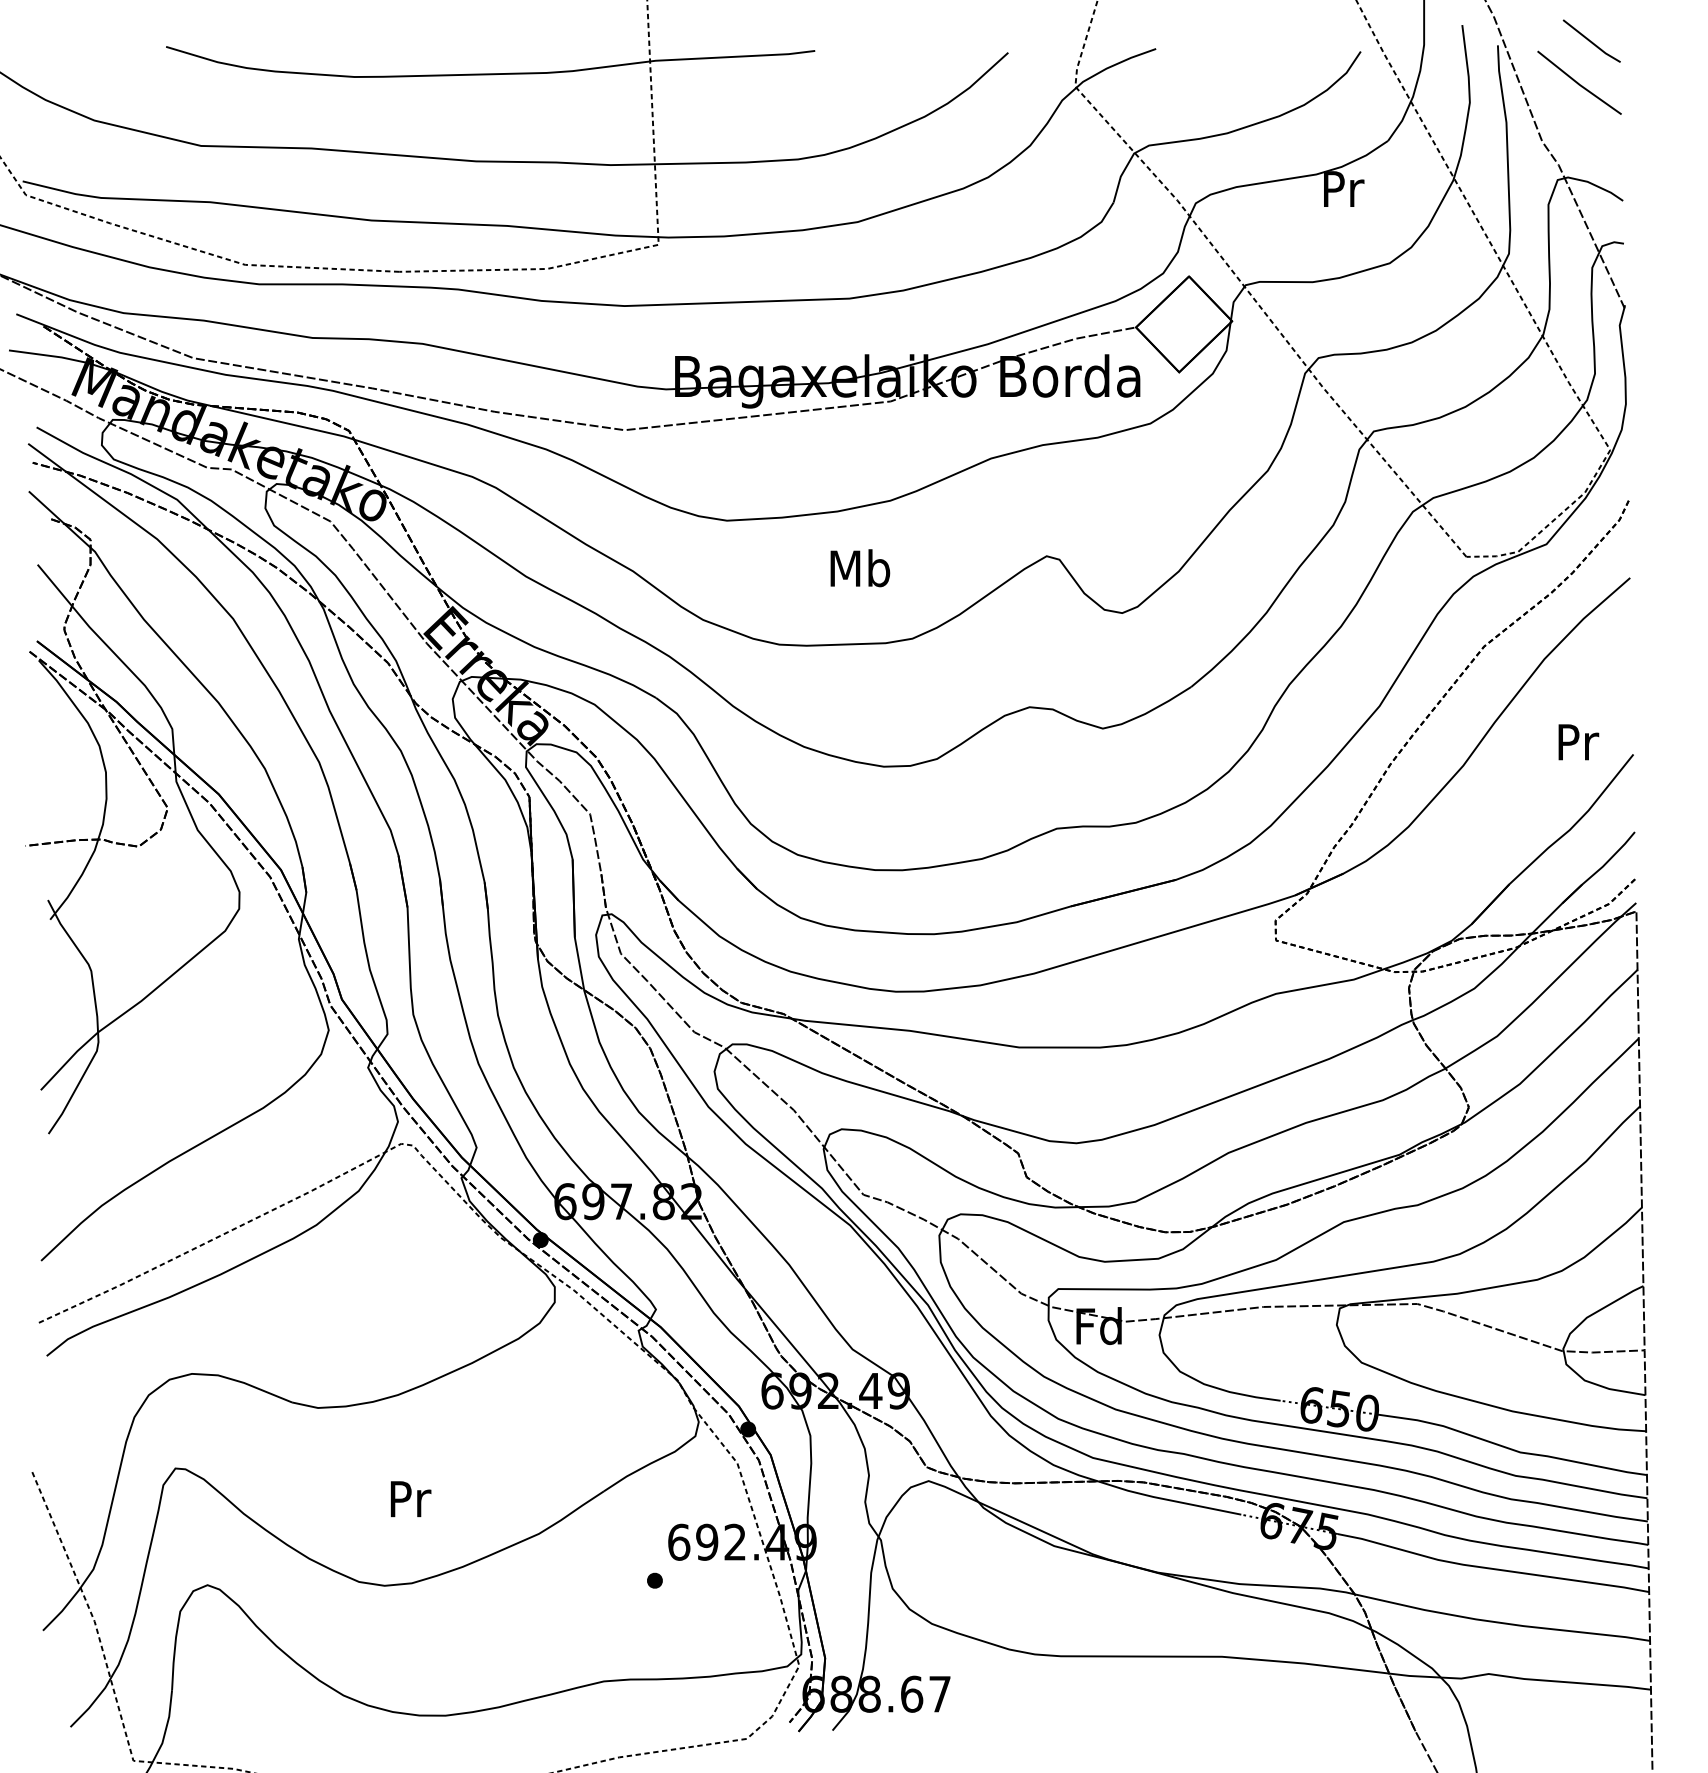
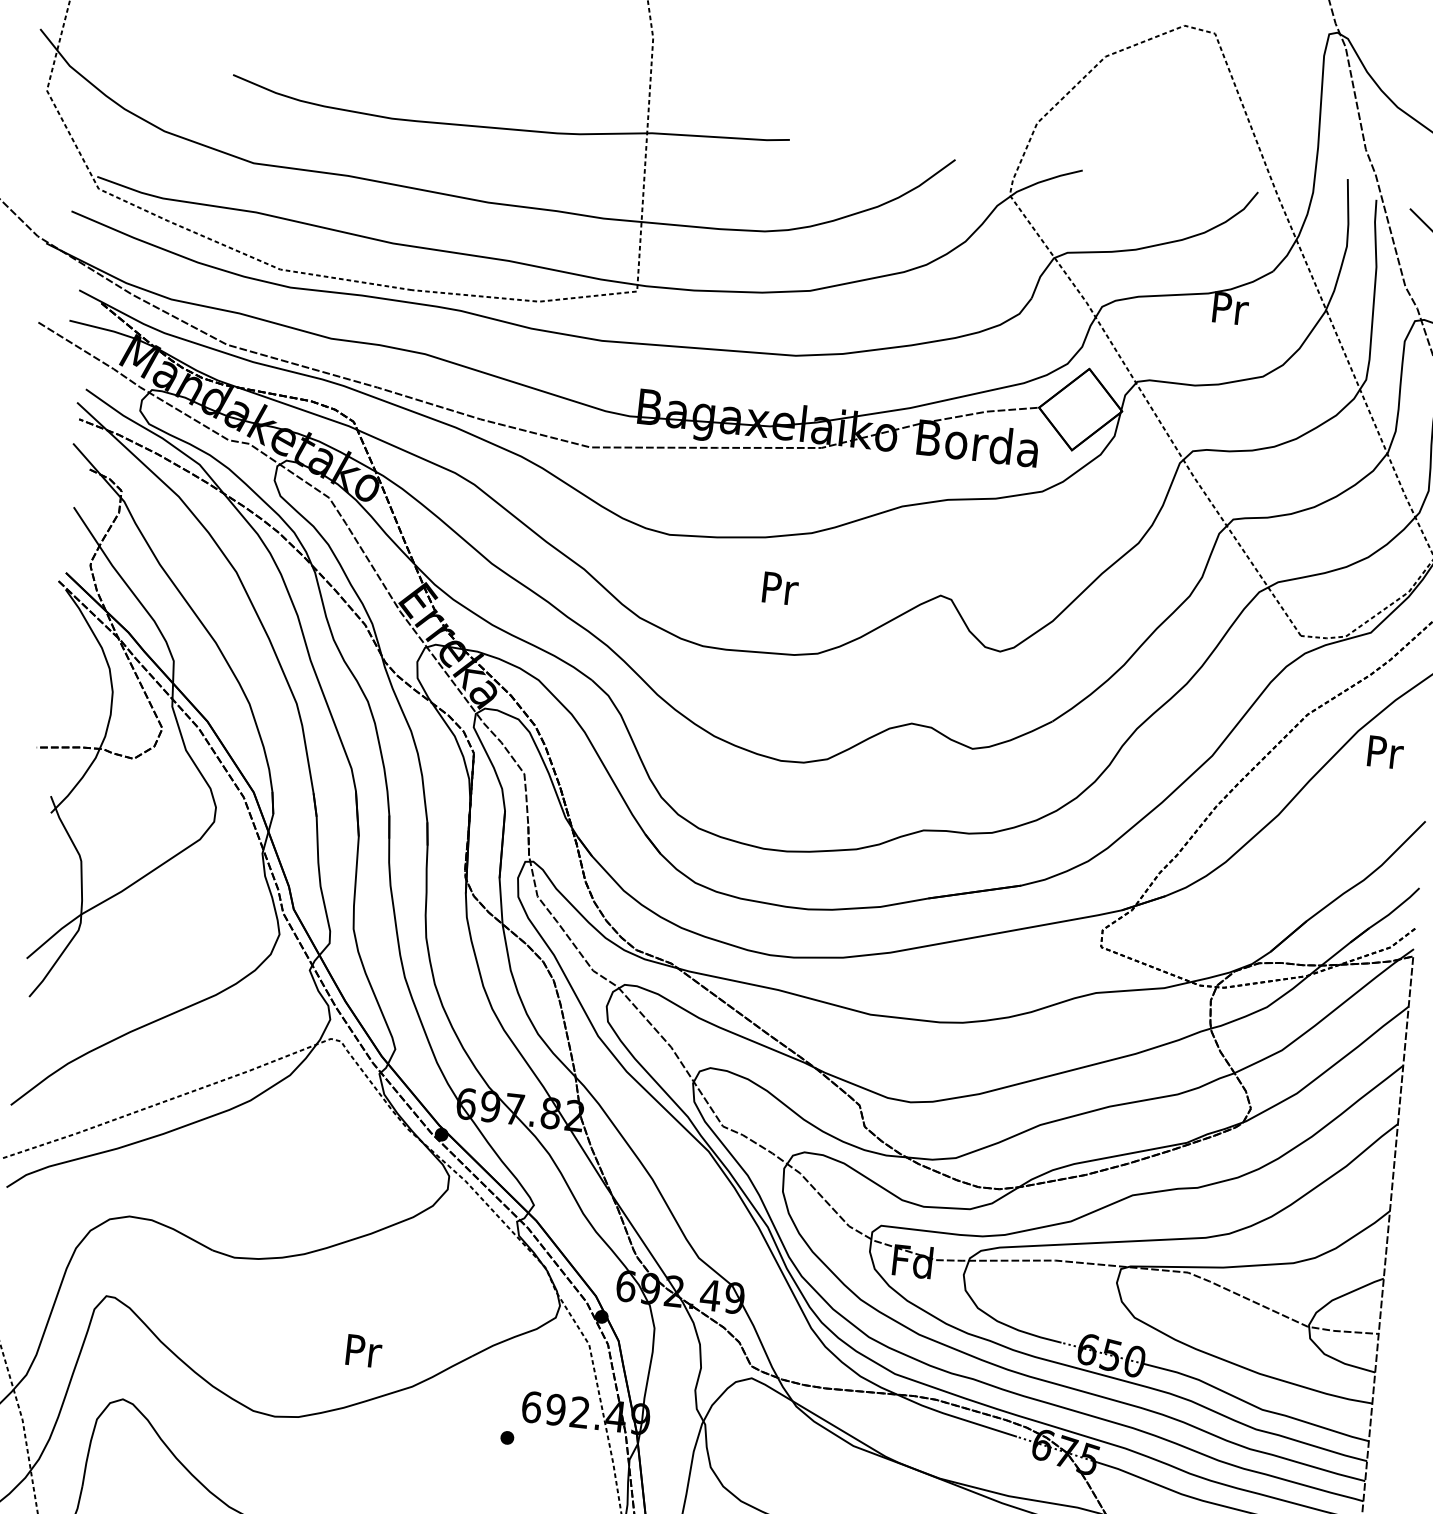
text: (860, 568) -> (779, 588), Mb -> Pr
text: (1578, 742) -> (1385, 752), moved
text: (411, 1499) -> (364, 1351), moved

